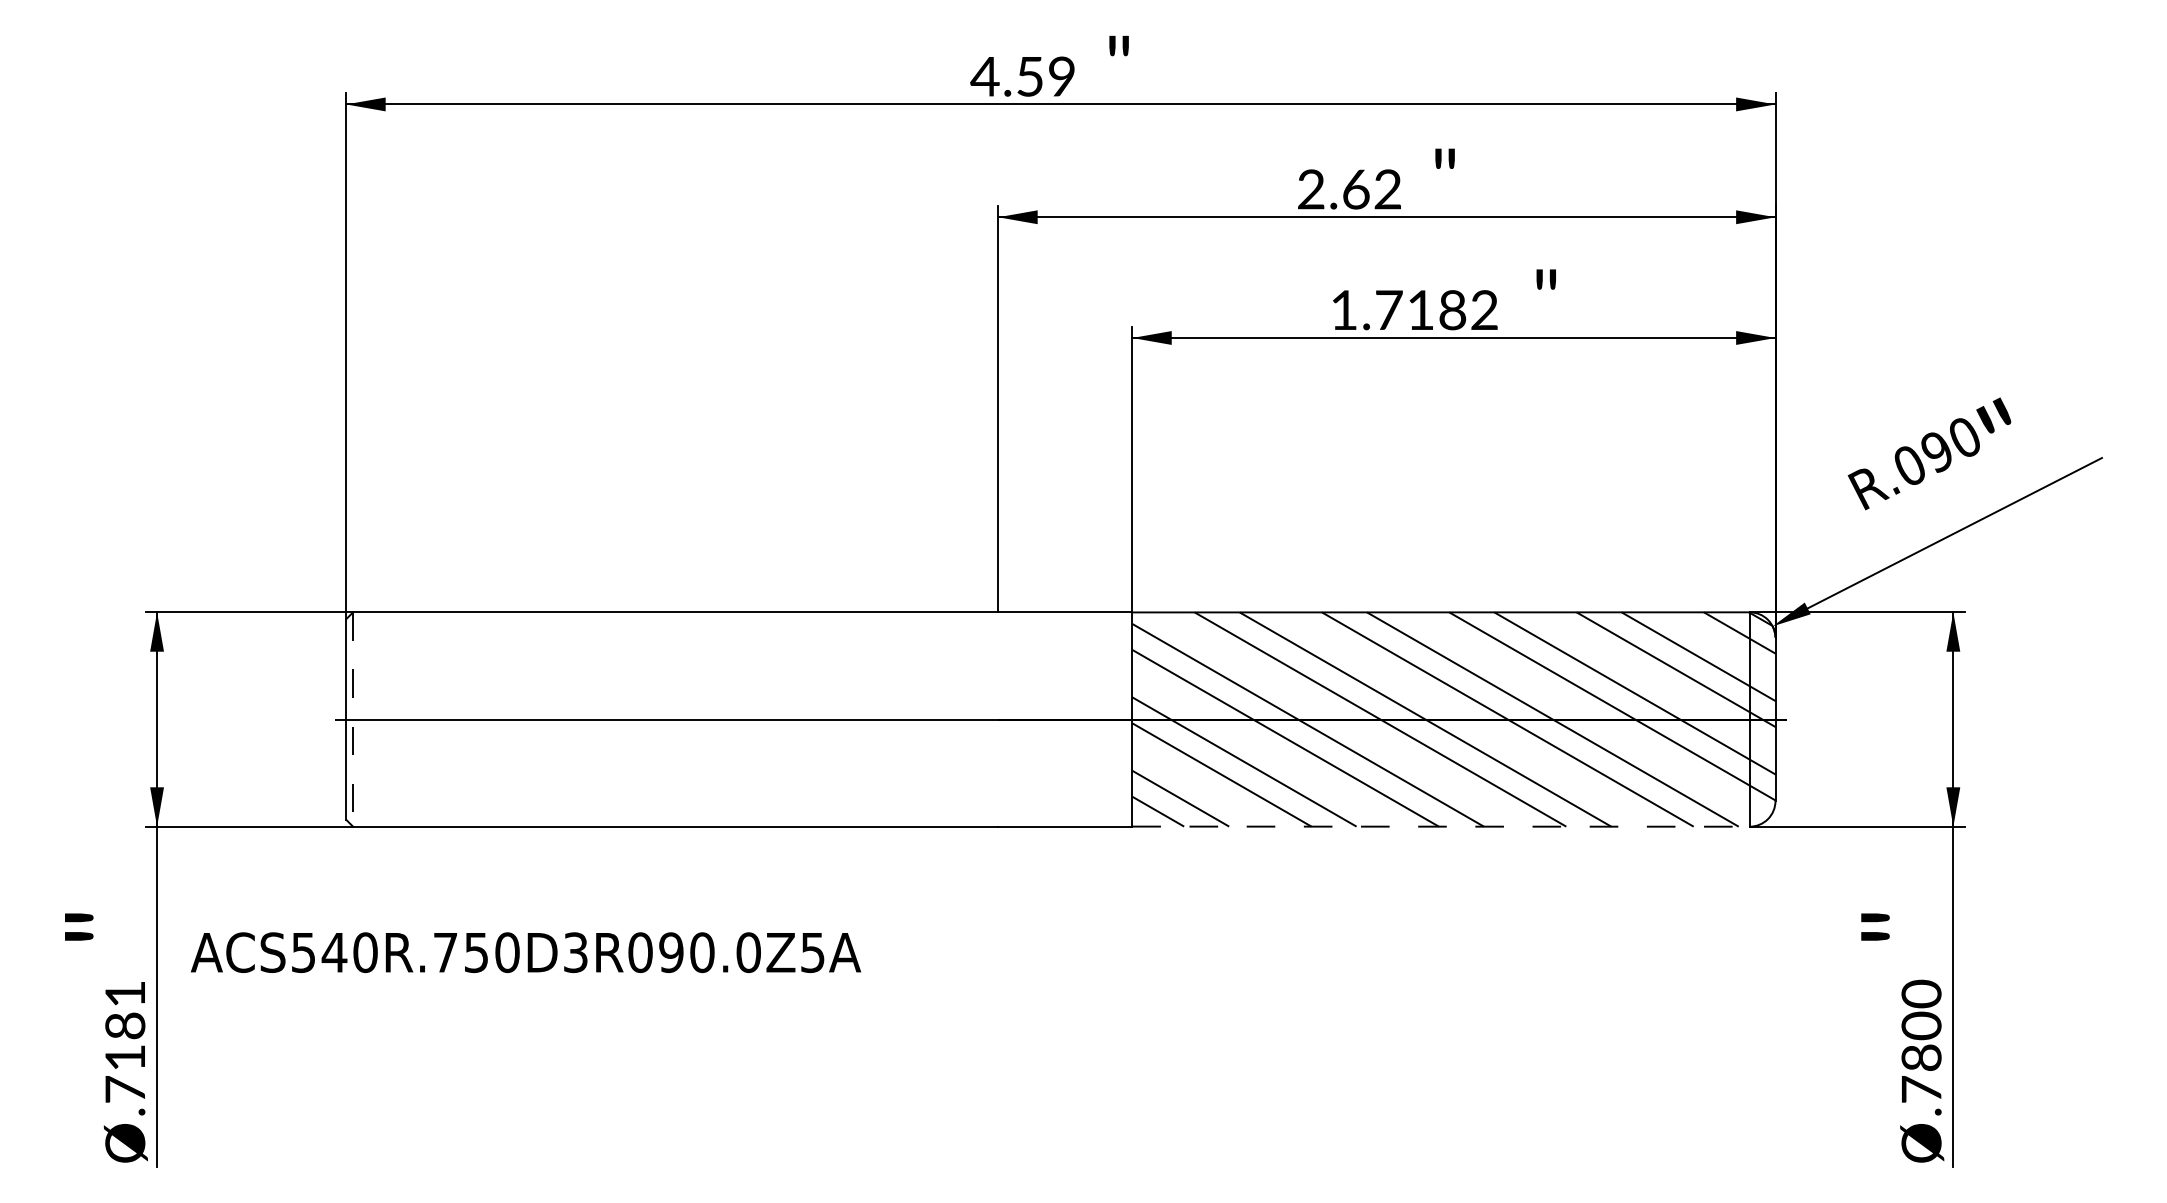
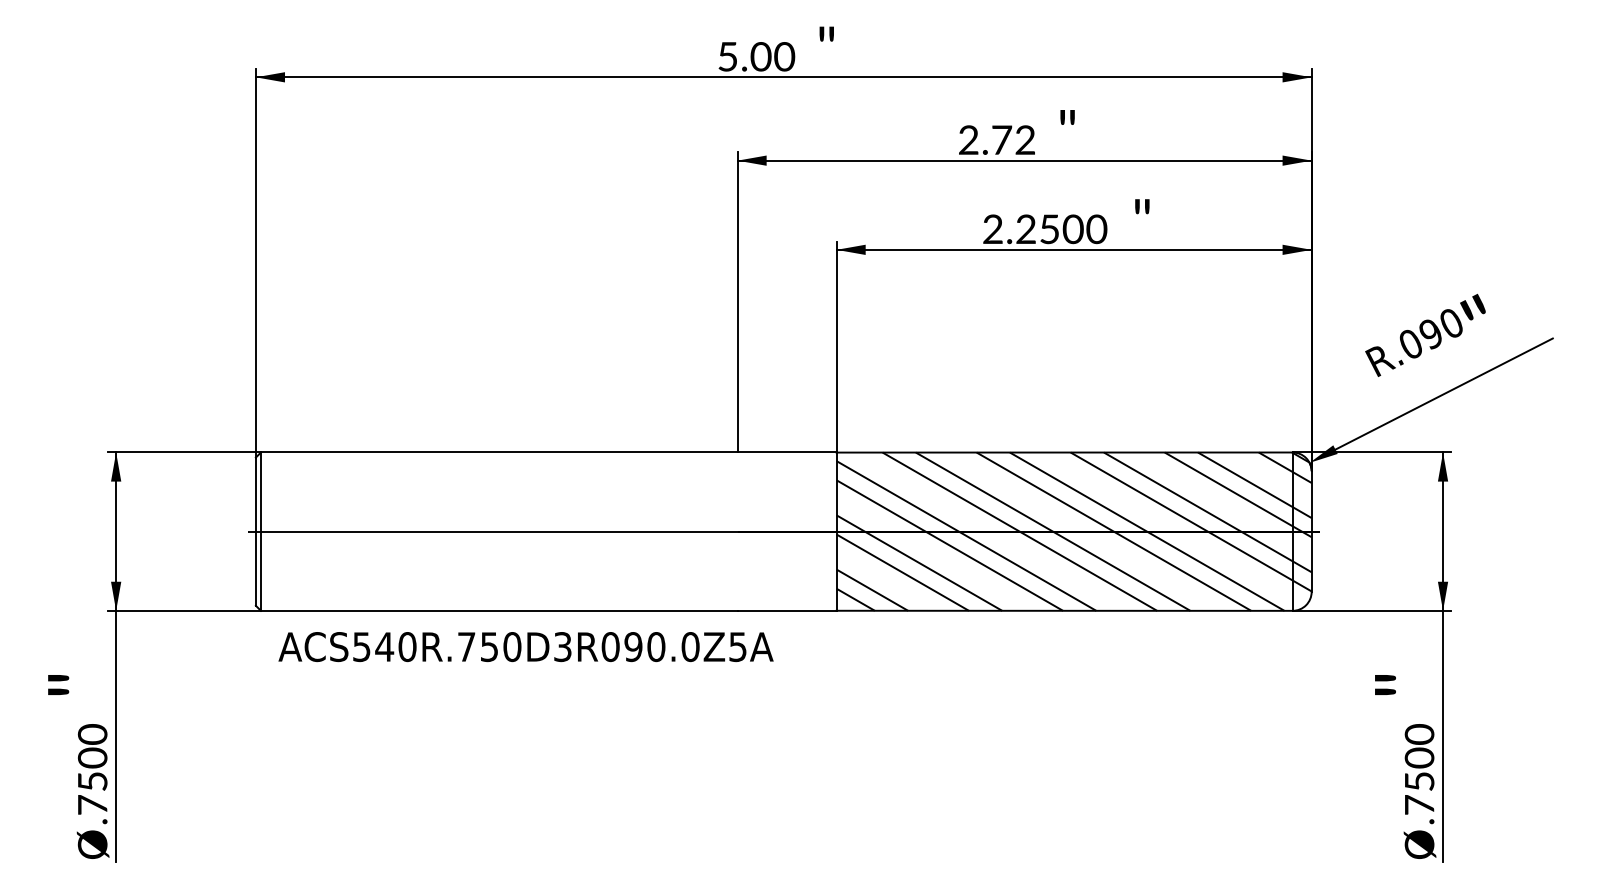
text: (1023, 76) -> (756, 56), 4.59 -> 5.00
text: (1356, 189) -> (1002, 140), 2.62 -> 2.72
text: (1414, 310) -> (1045, 229), 1.7182 -> 2.2500
line: (353, 720) -> (261, 532), dashed -> solid
line: (1441, 826) -> (1064, 610), dashed -> solid
text: (525, 952) -> (525, 646), moved
text: (125, 1024) -> (92, 756), .7181 -> .7500
text: (1921, 1057) -> (1419, 781), .7800 -> .7500

